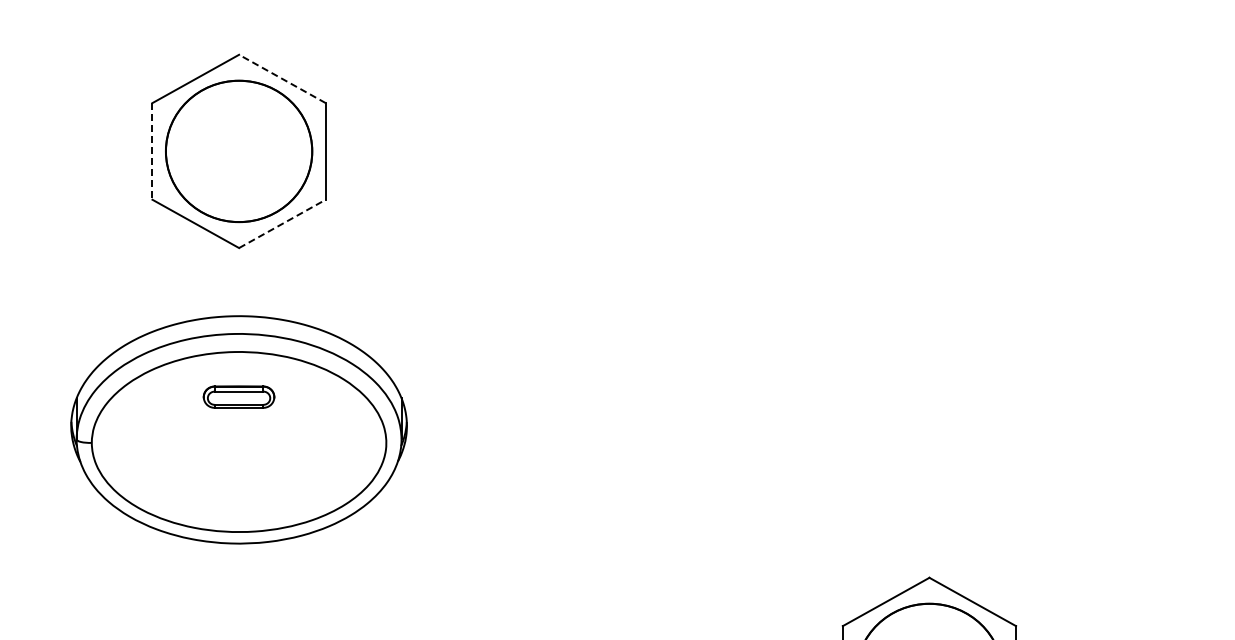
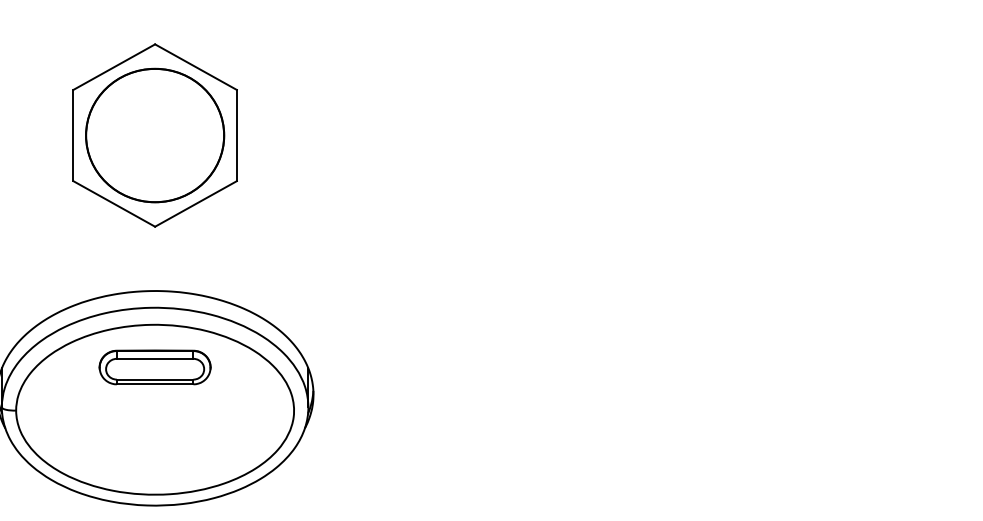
line: (282, 78) -> (196, 66), dashed -> solid
line: (152, 151) -> (73, 135), dashed -> solid
line: (282, 223) -> (196, 203), dashed -> solid
part: (238, 396) -> (154, 366), size x1.67

